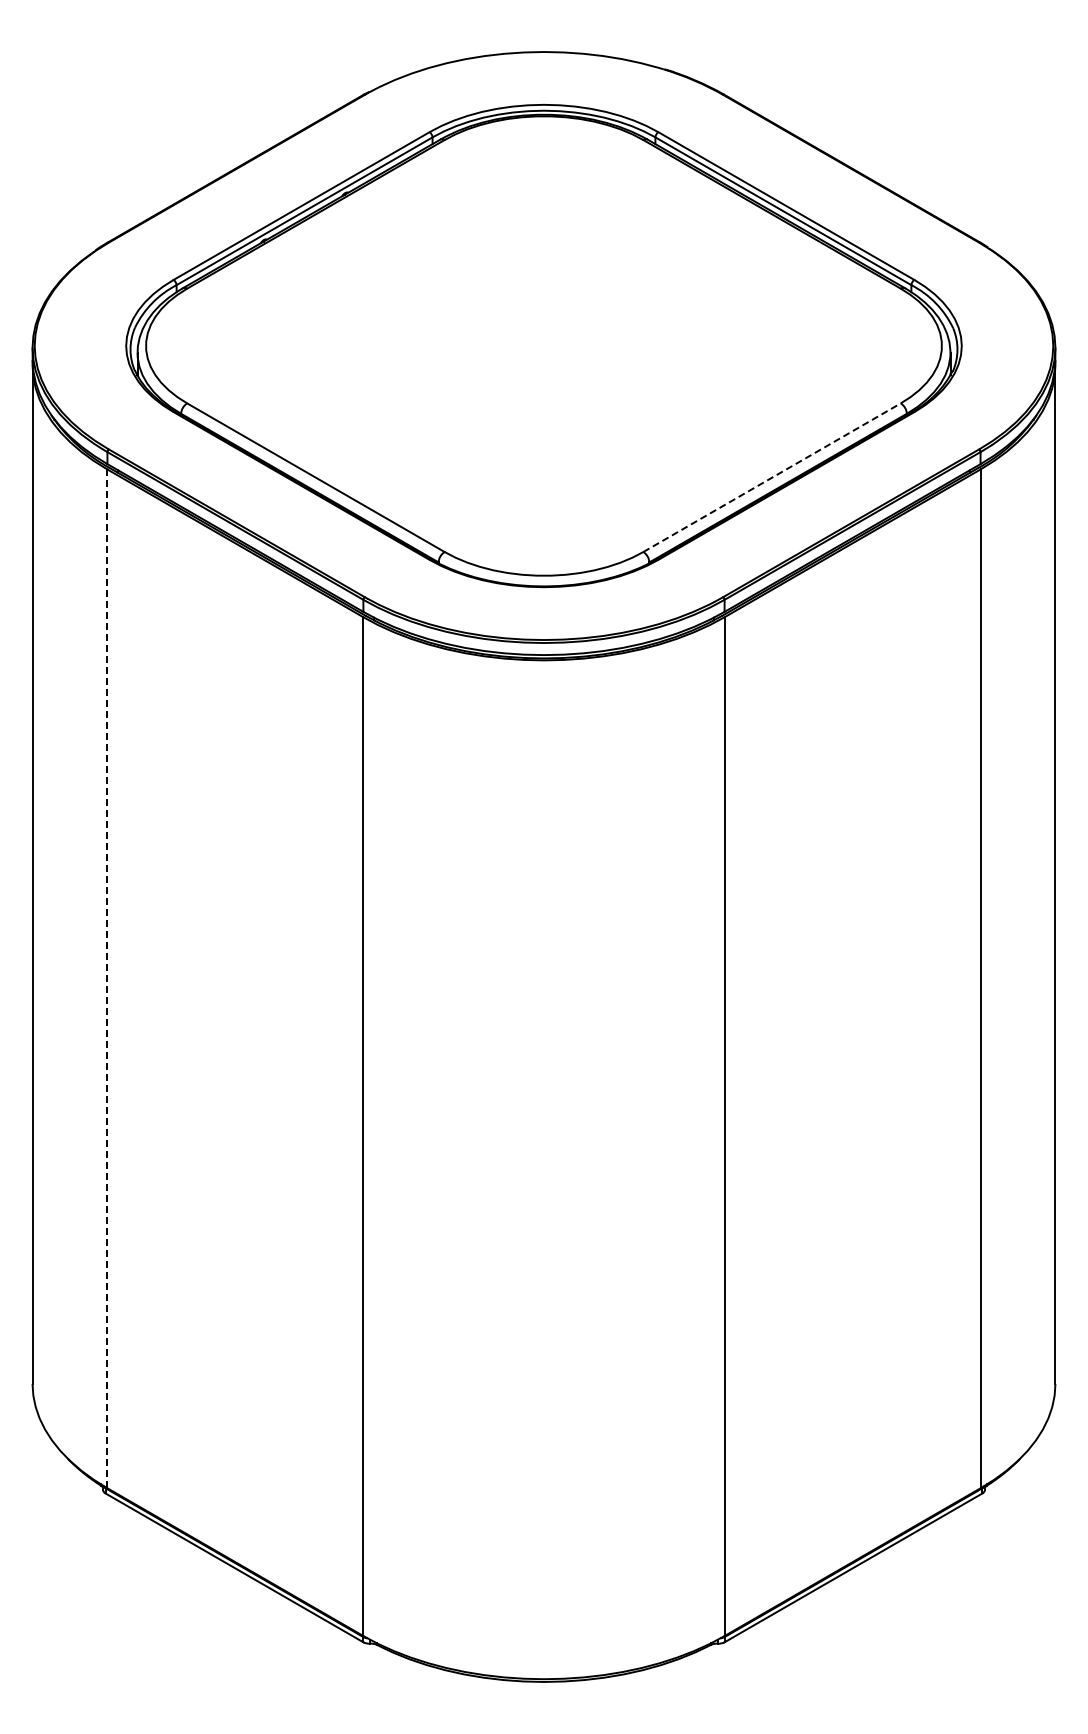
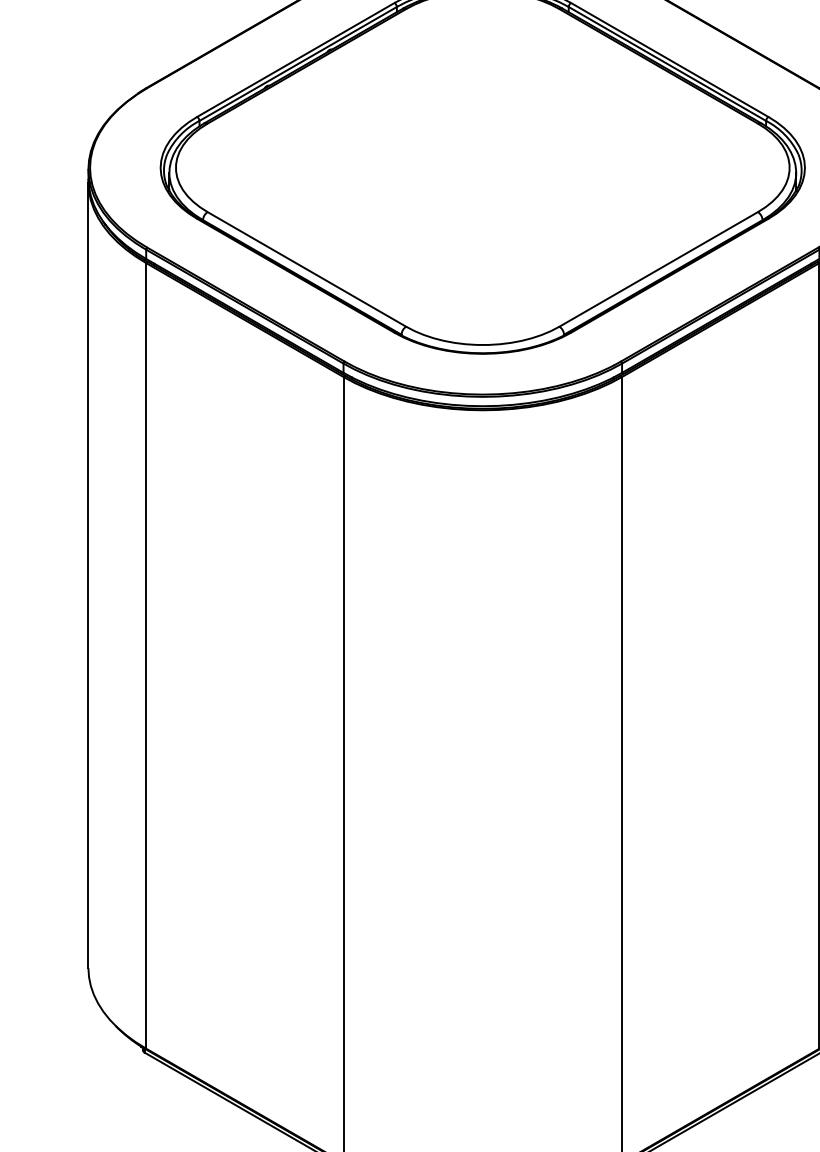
line: (772, 477) -> (659, 269), dashed -> solid
line: (107, 979) -> (146, 656), dashed -> solid

